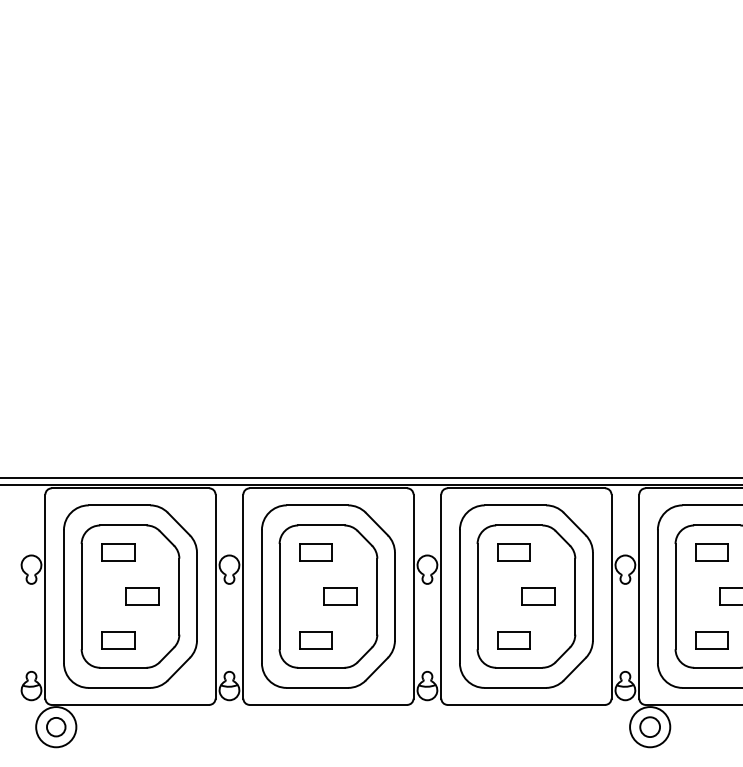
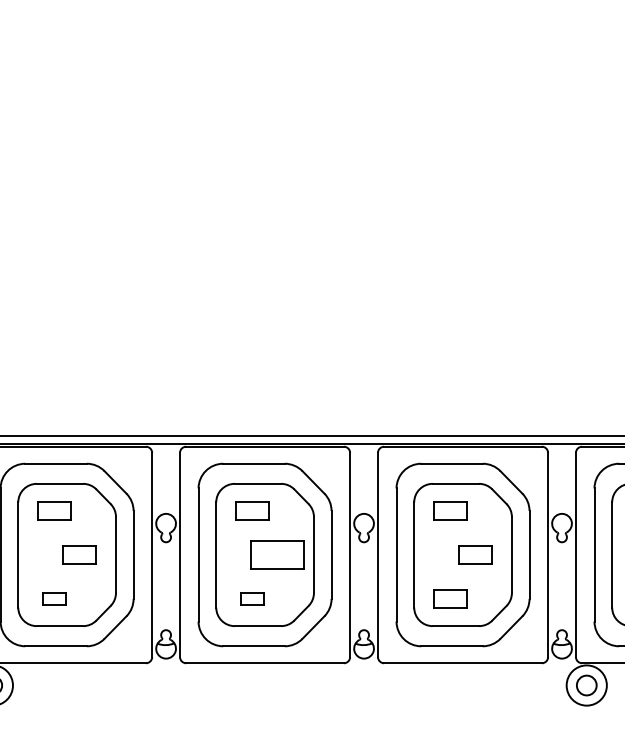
part: (340, 596) -> (277, 554), size x1.6
part: (118, 640) -> (55, 598), size x0.7
part: (315, 640) -> (252, 598), size x0.7

